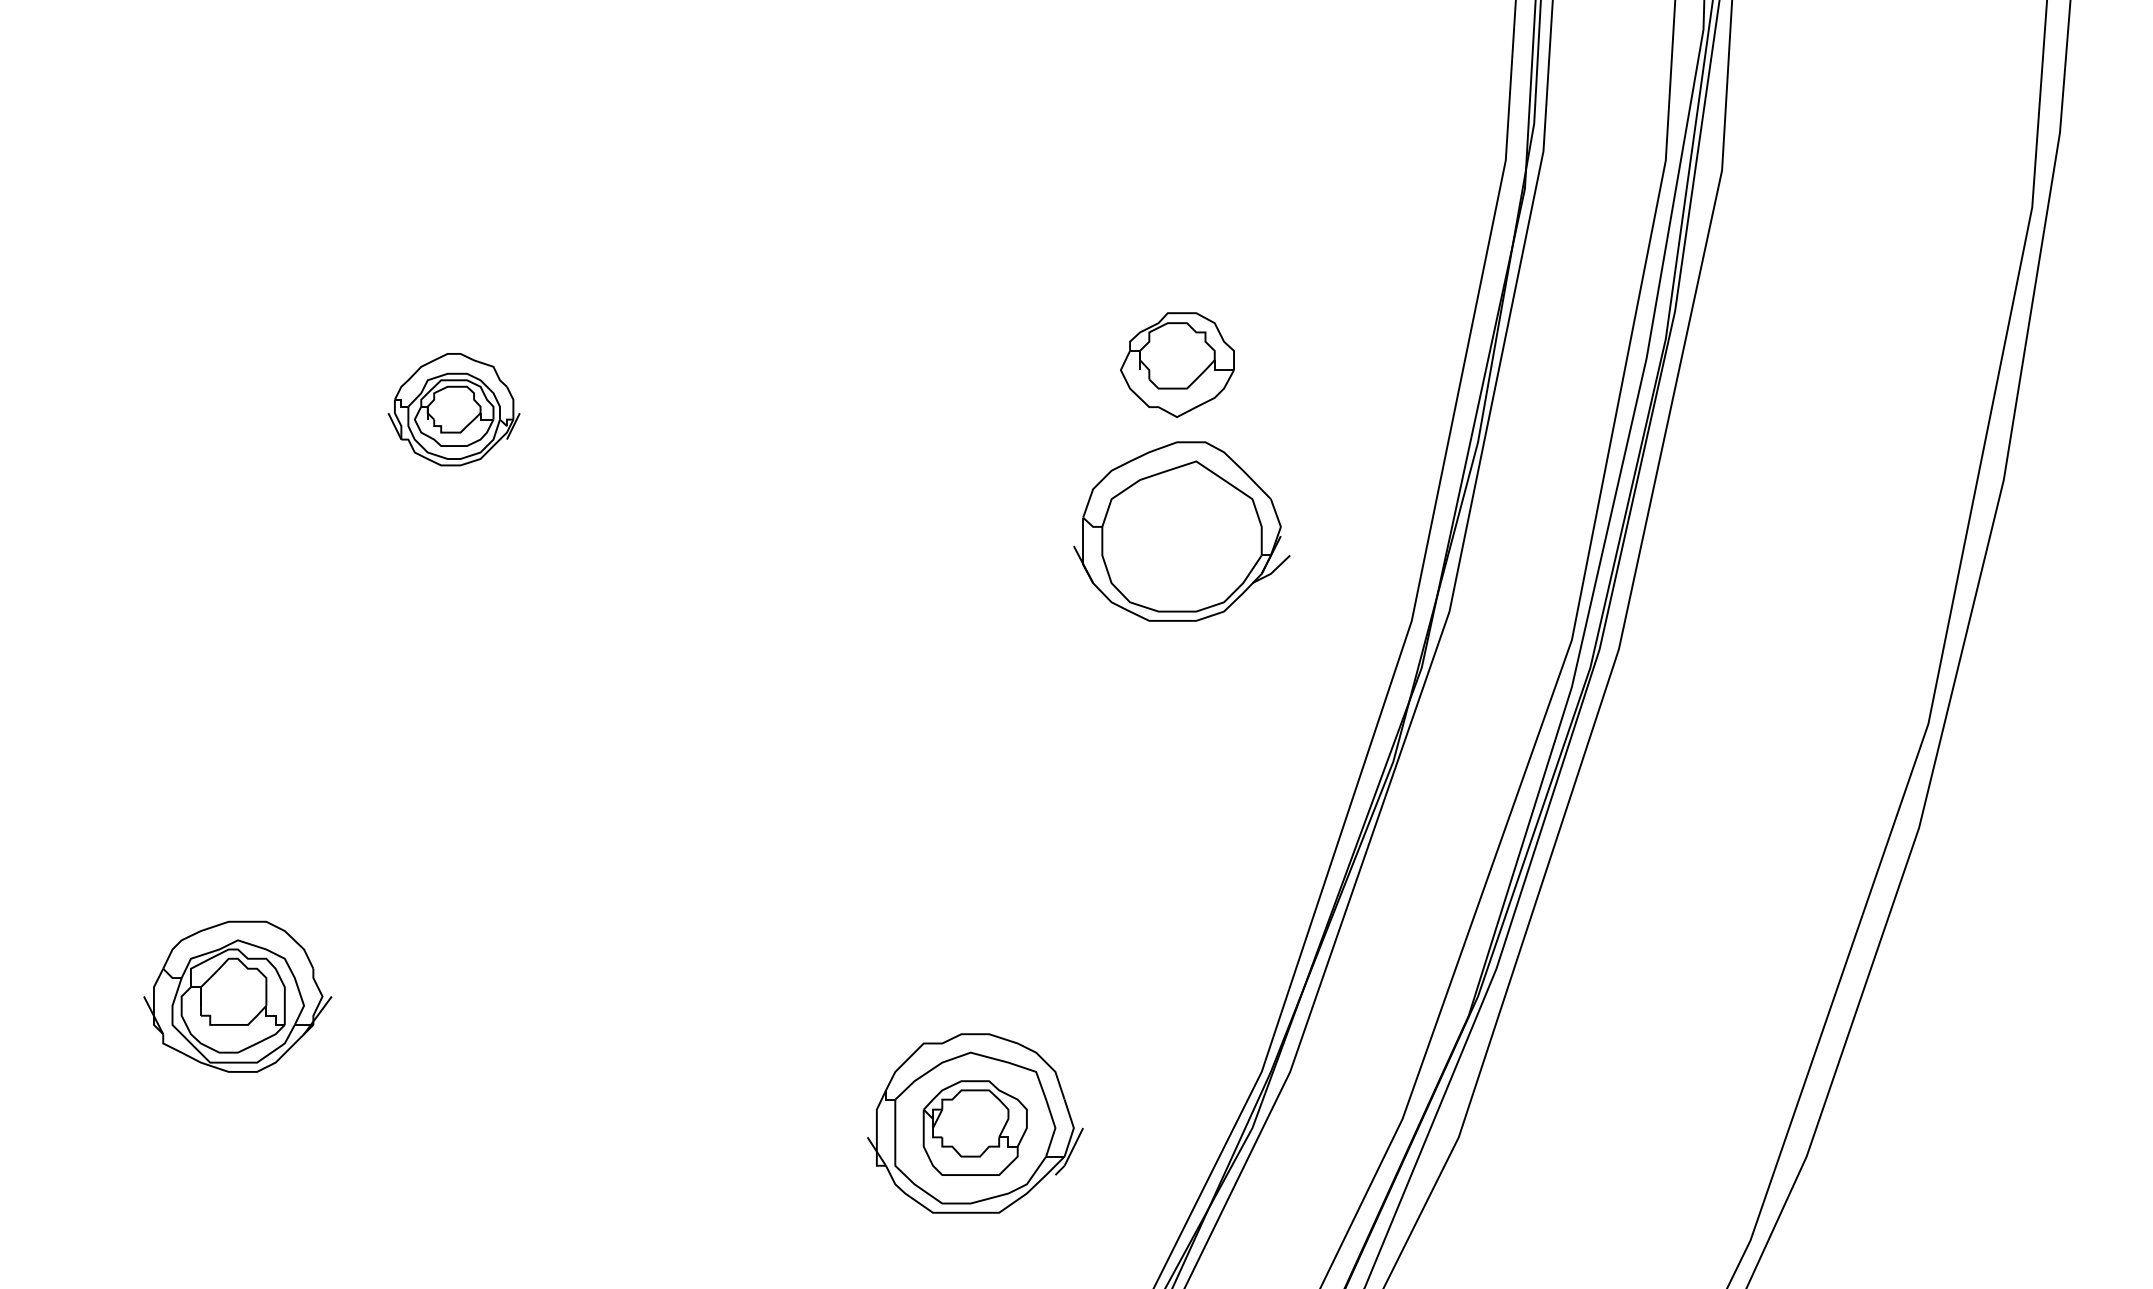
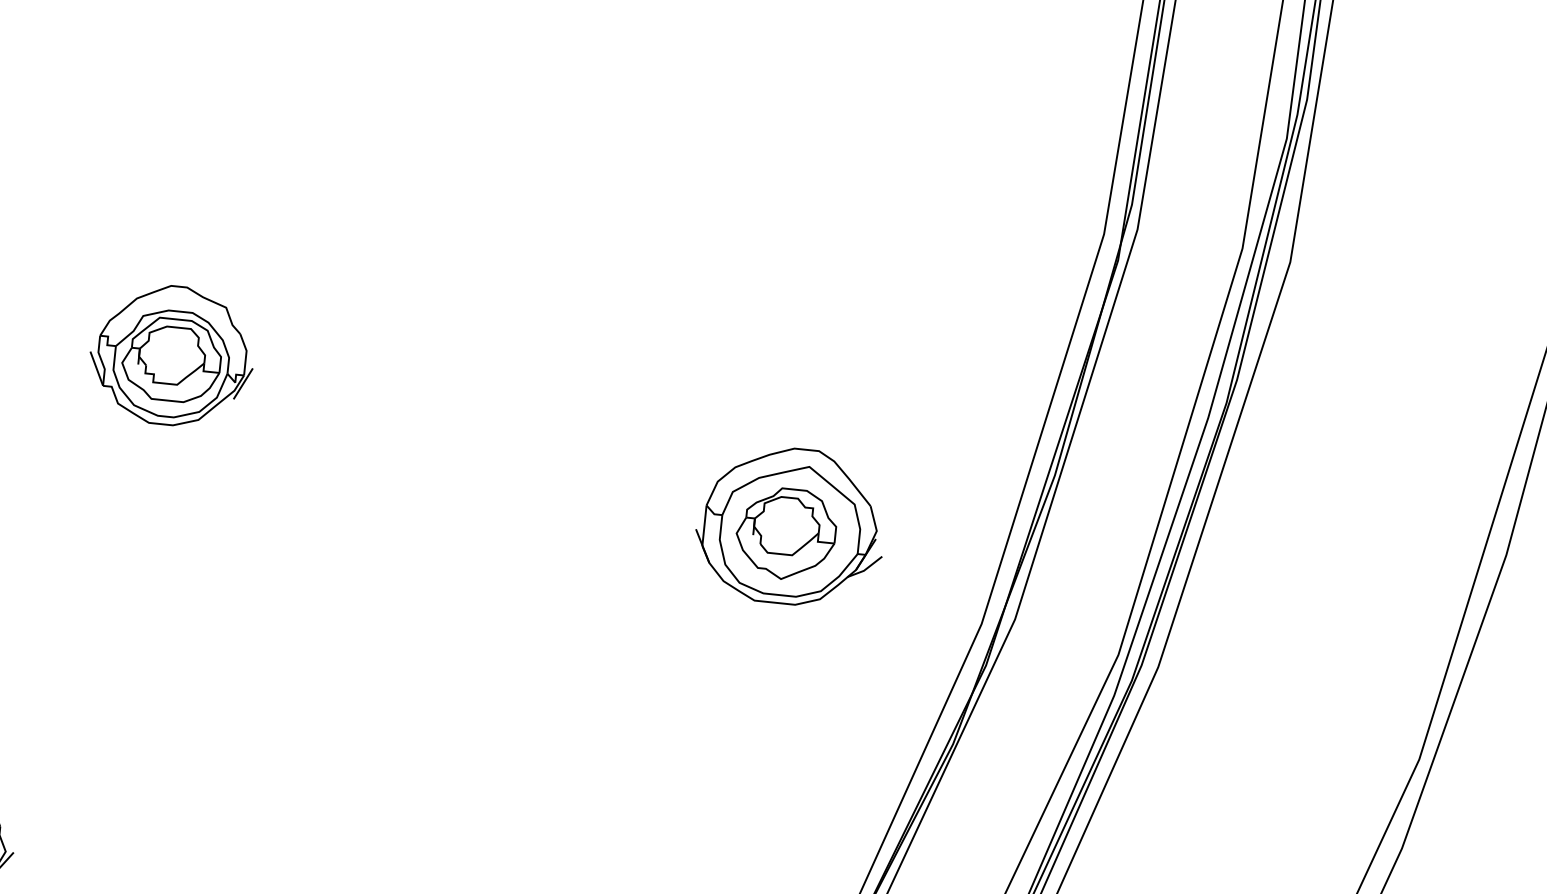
part: (1177, 364) -> (786, 533), moved
part: (453, 409) -> (171, 355), size x1.43

